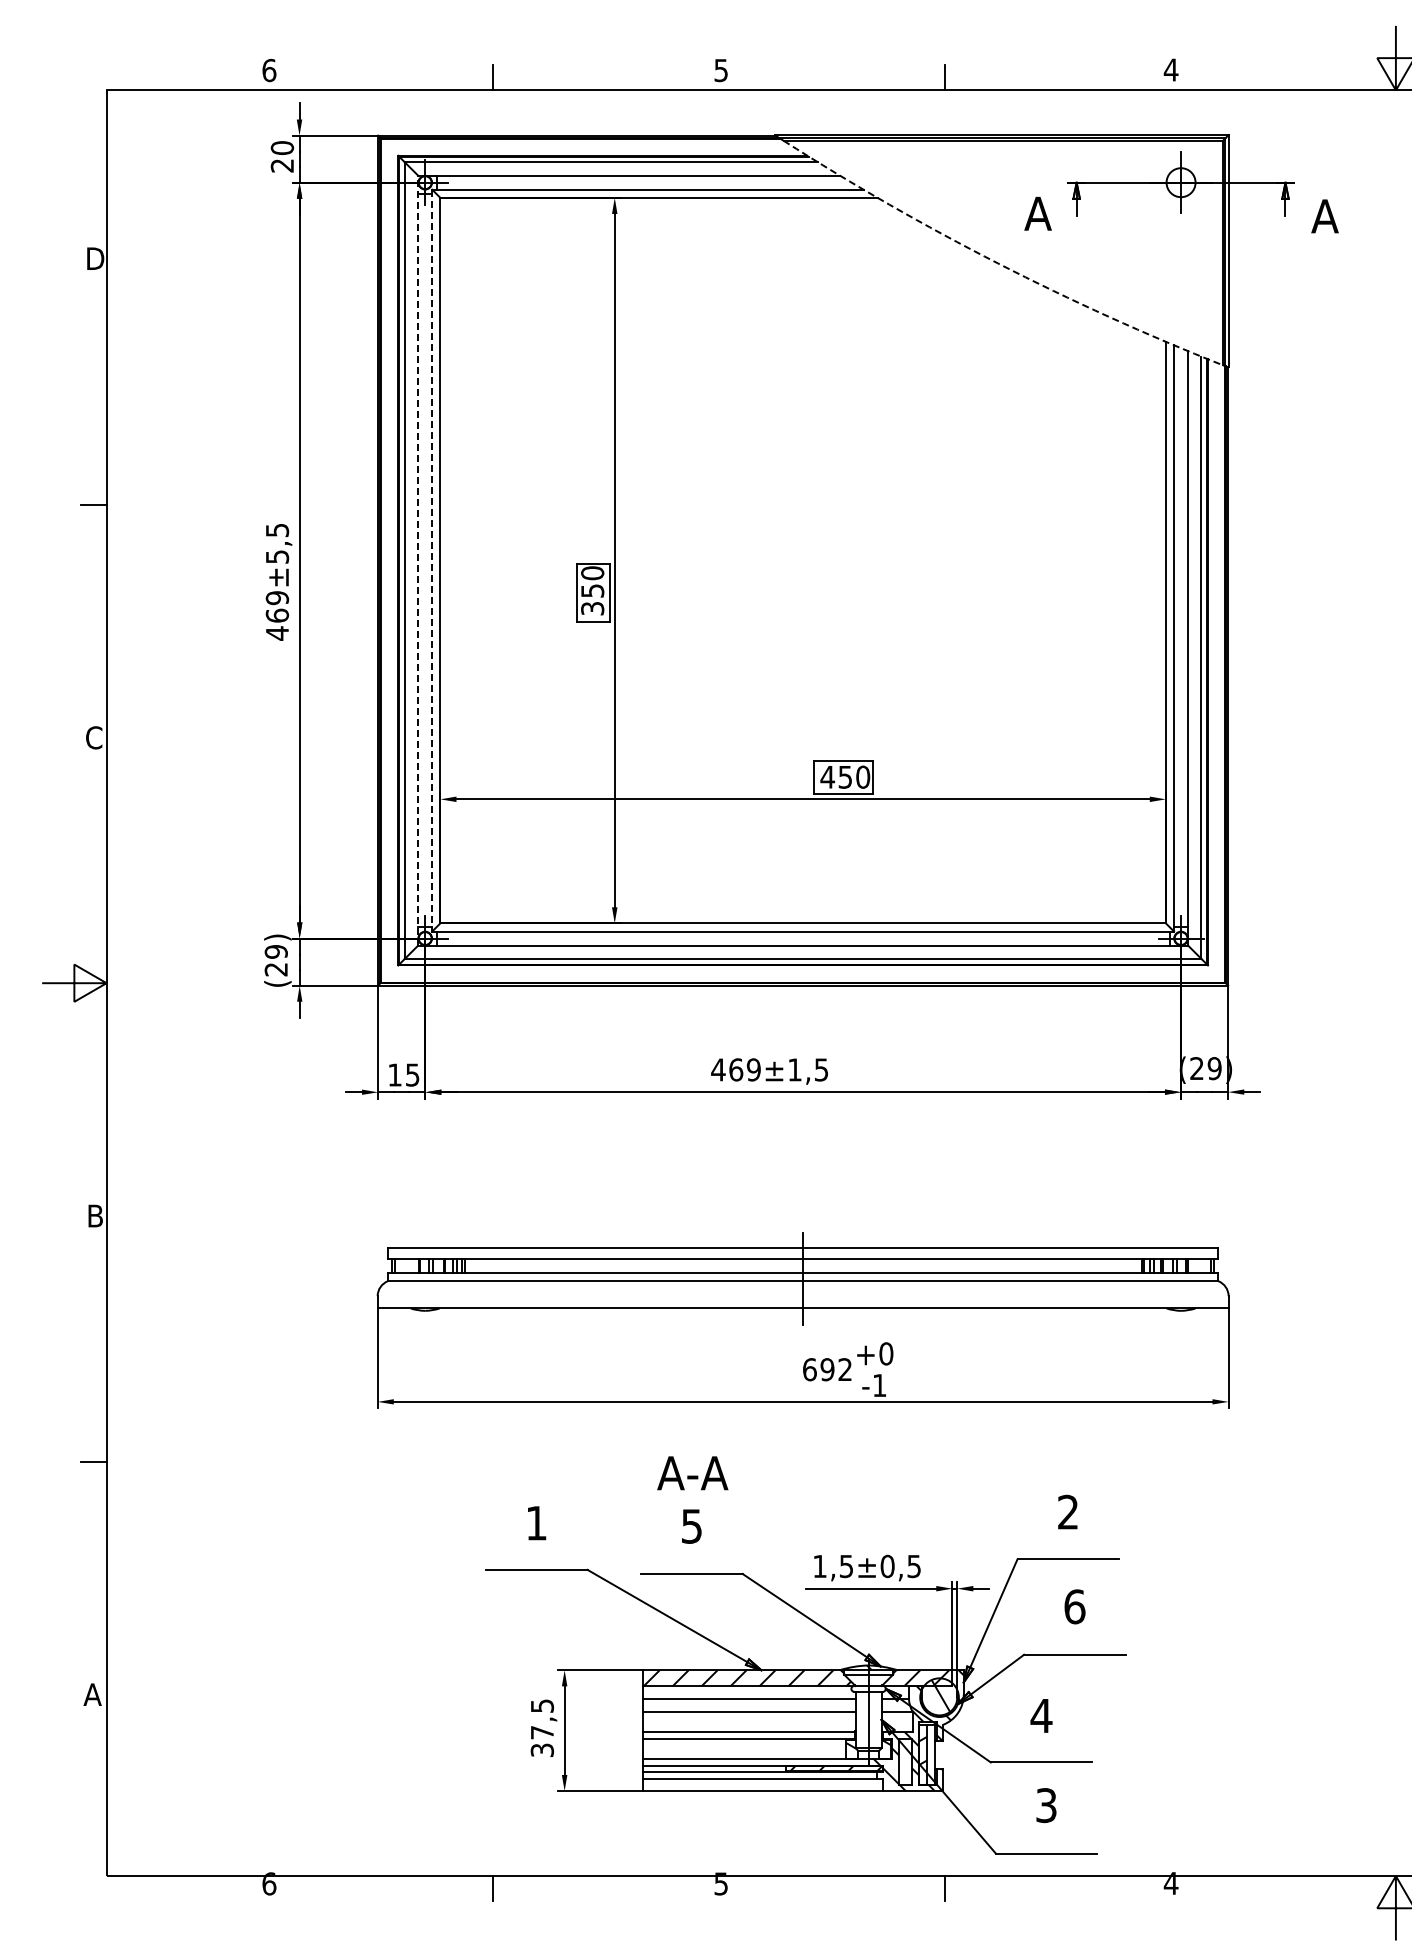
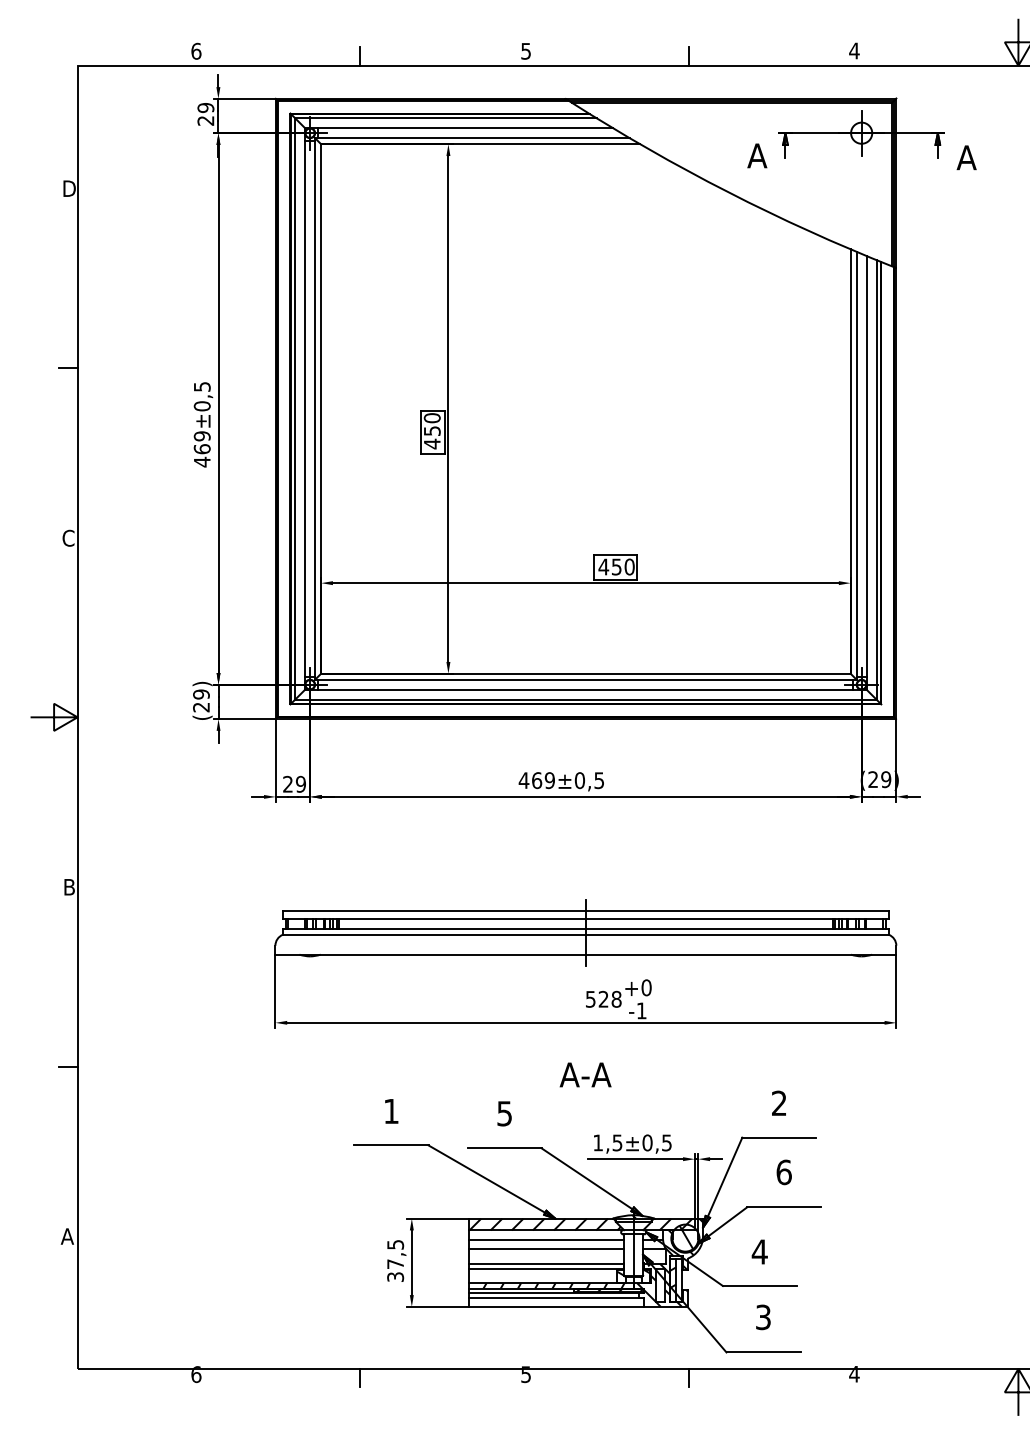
text: (282, 148) -> (205, 108), 20 -> 29
arc: (998, 263) -> (728, 192), dashed -> solid
text: (277, 556) -> (202, 405), ±5,5 -> ±0,5
line: (418, 560) -> (305, 408), dashed -> solid
line: (432, 560) -> (315, 408), dashed -> solid
text: (592, 608) -> (432, 443), 350 -> 450
text: (794, 1069) -> (579, 780), ±1,5 -> ±0,5
text: (403, 1074) -> (294, 783), 15 -> 29
text: (827, 1369) -> (603, 999), 692 -> 528
text: (692, 1473) -> (585, 1075), moved
hatch: (749, 1762) -> (546, 1285), added

